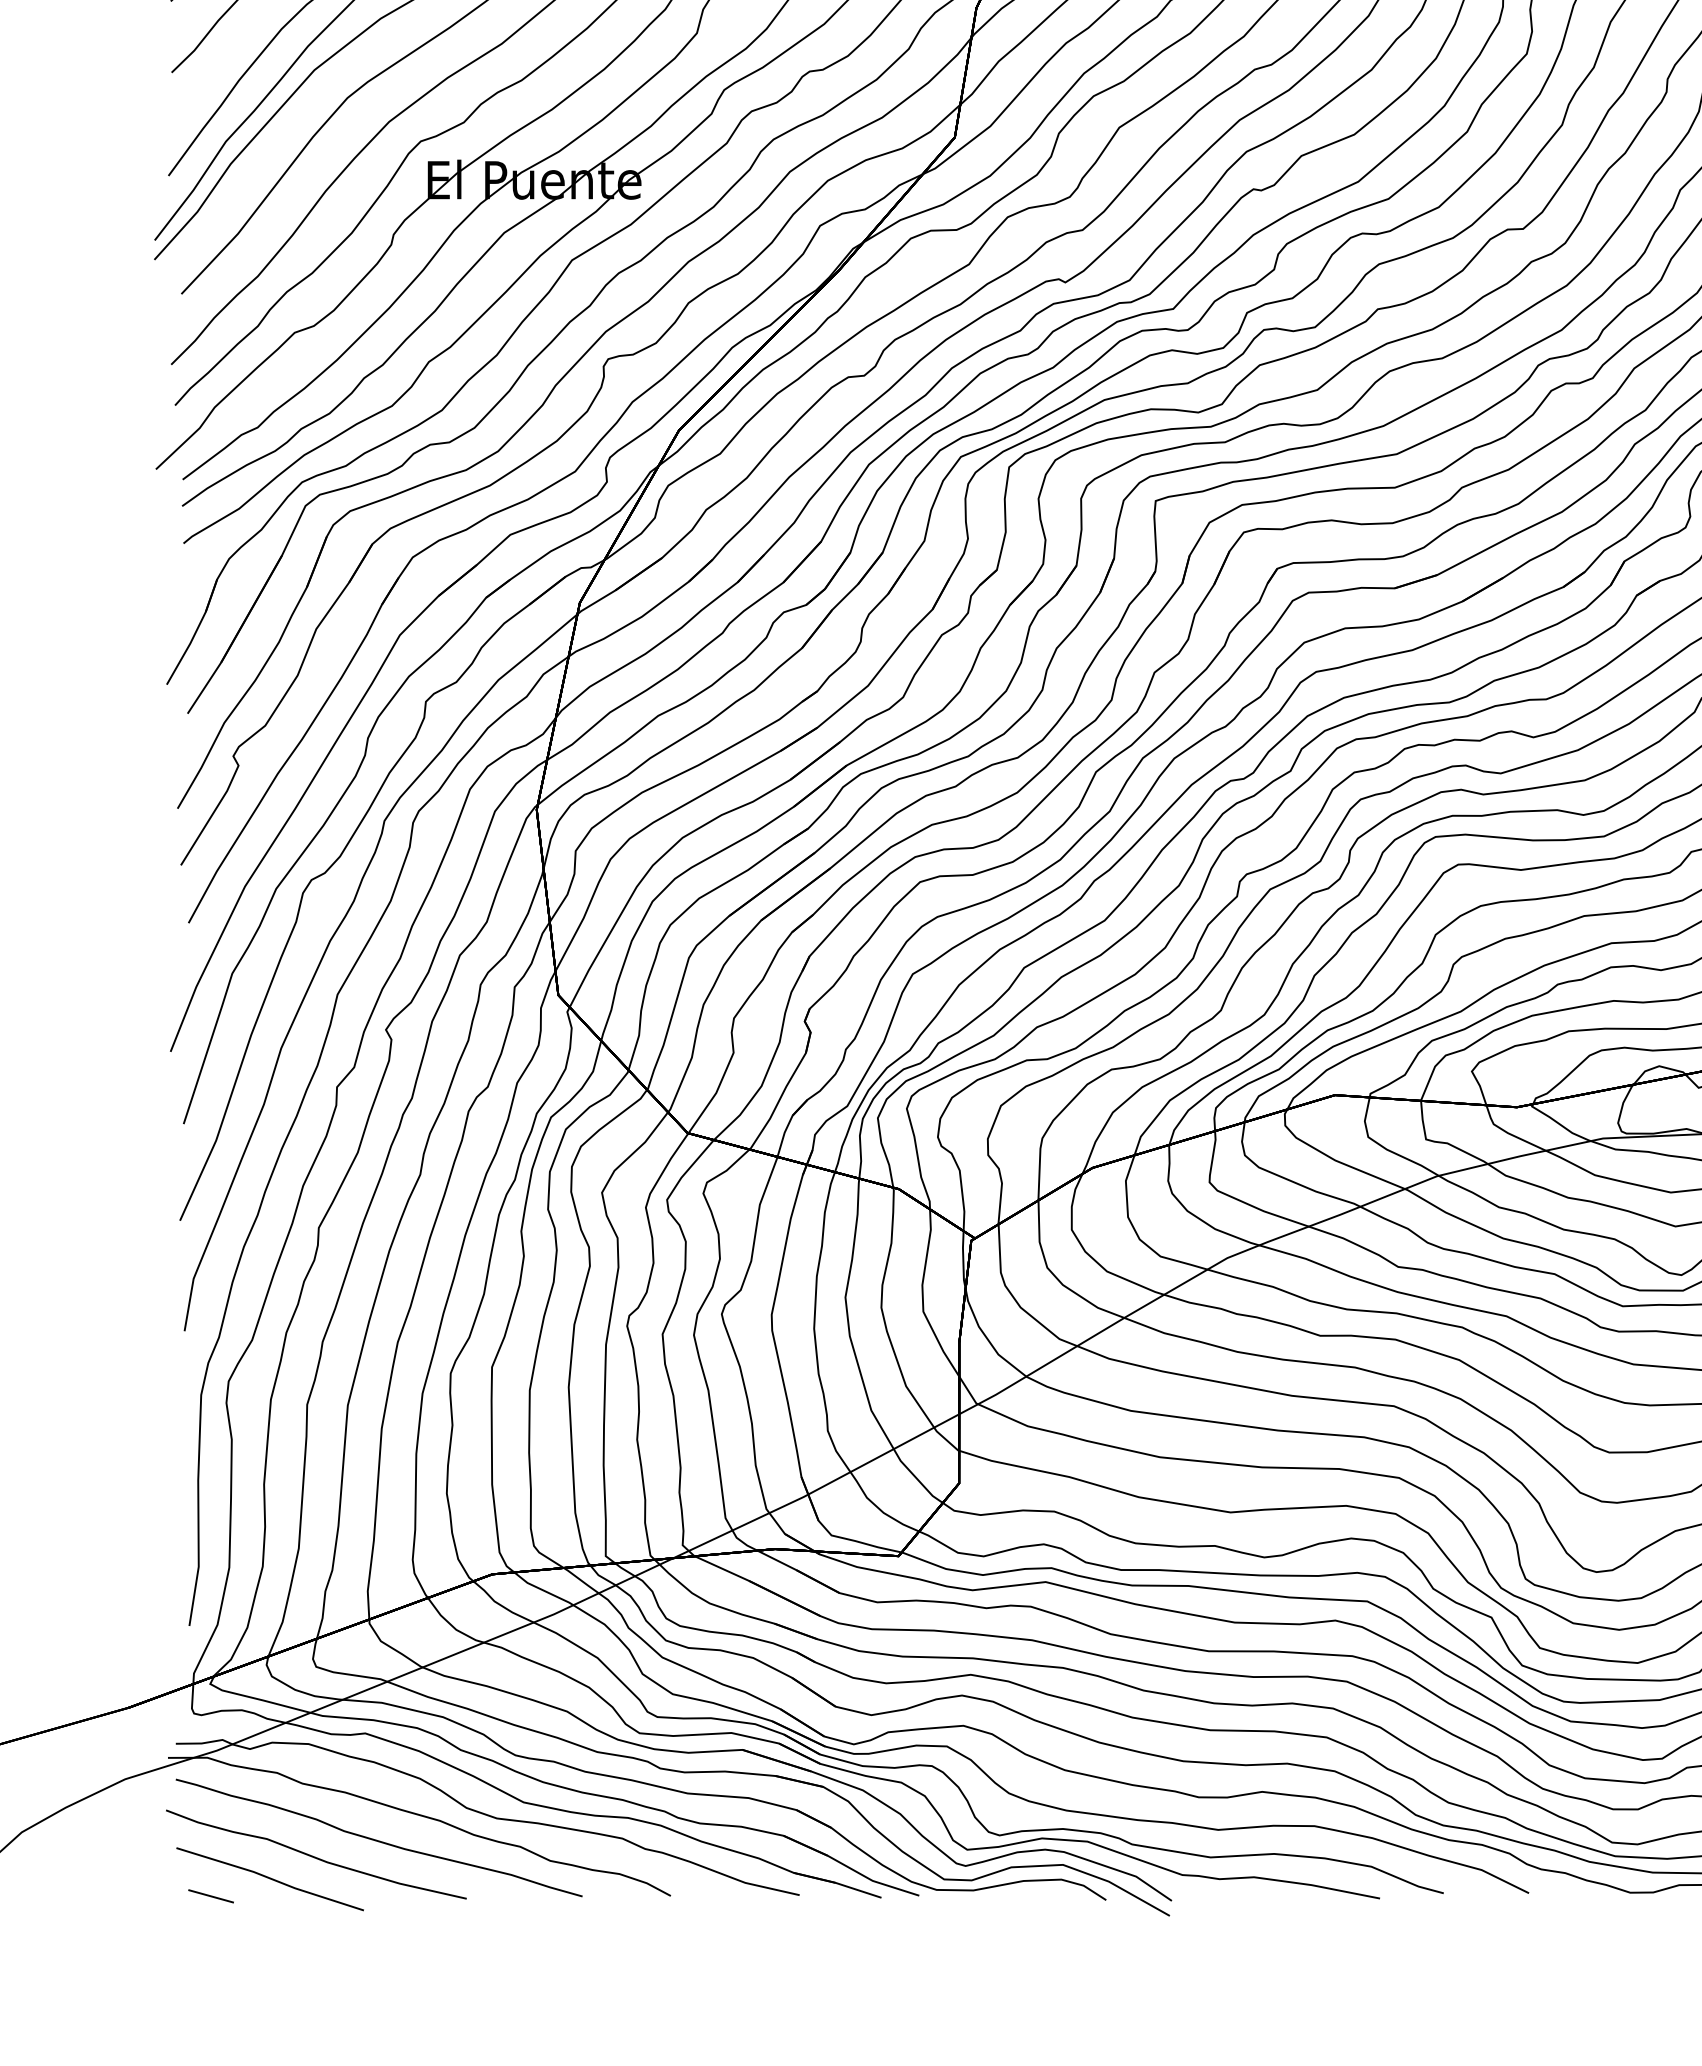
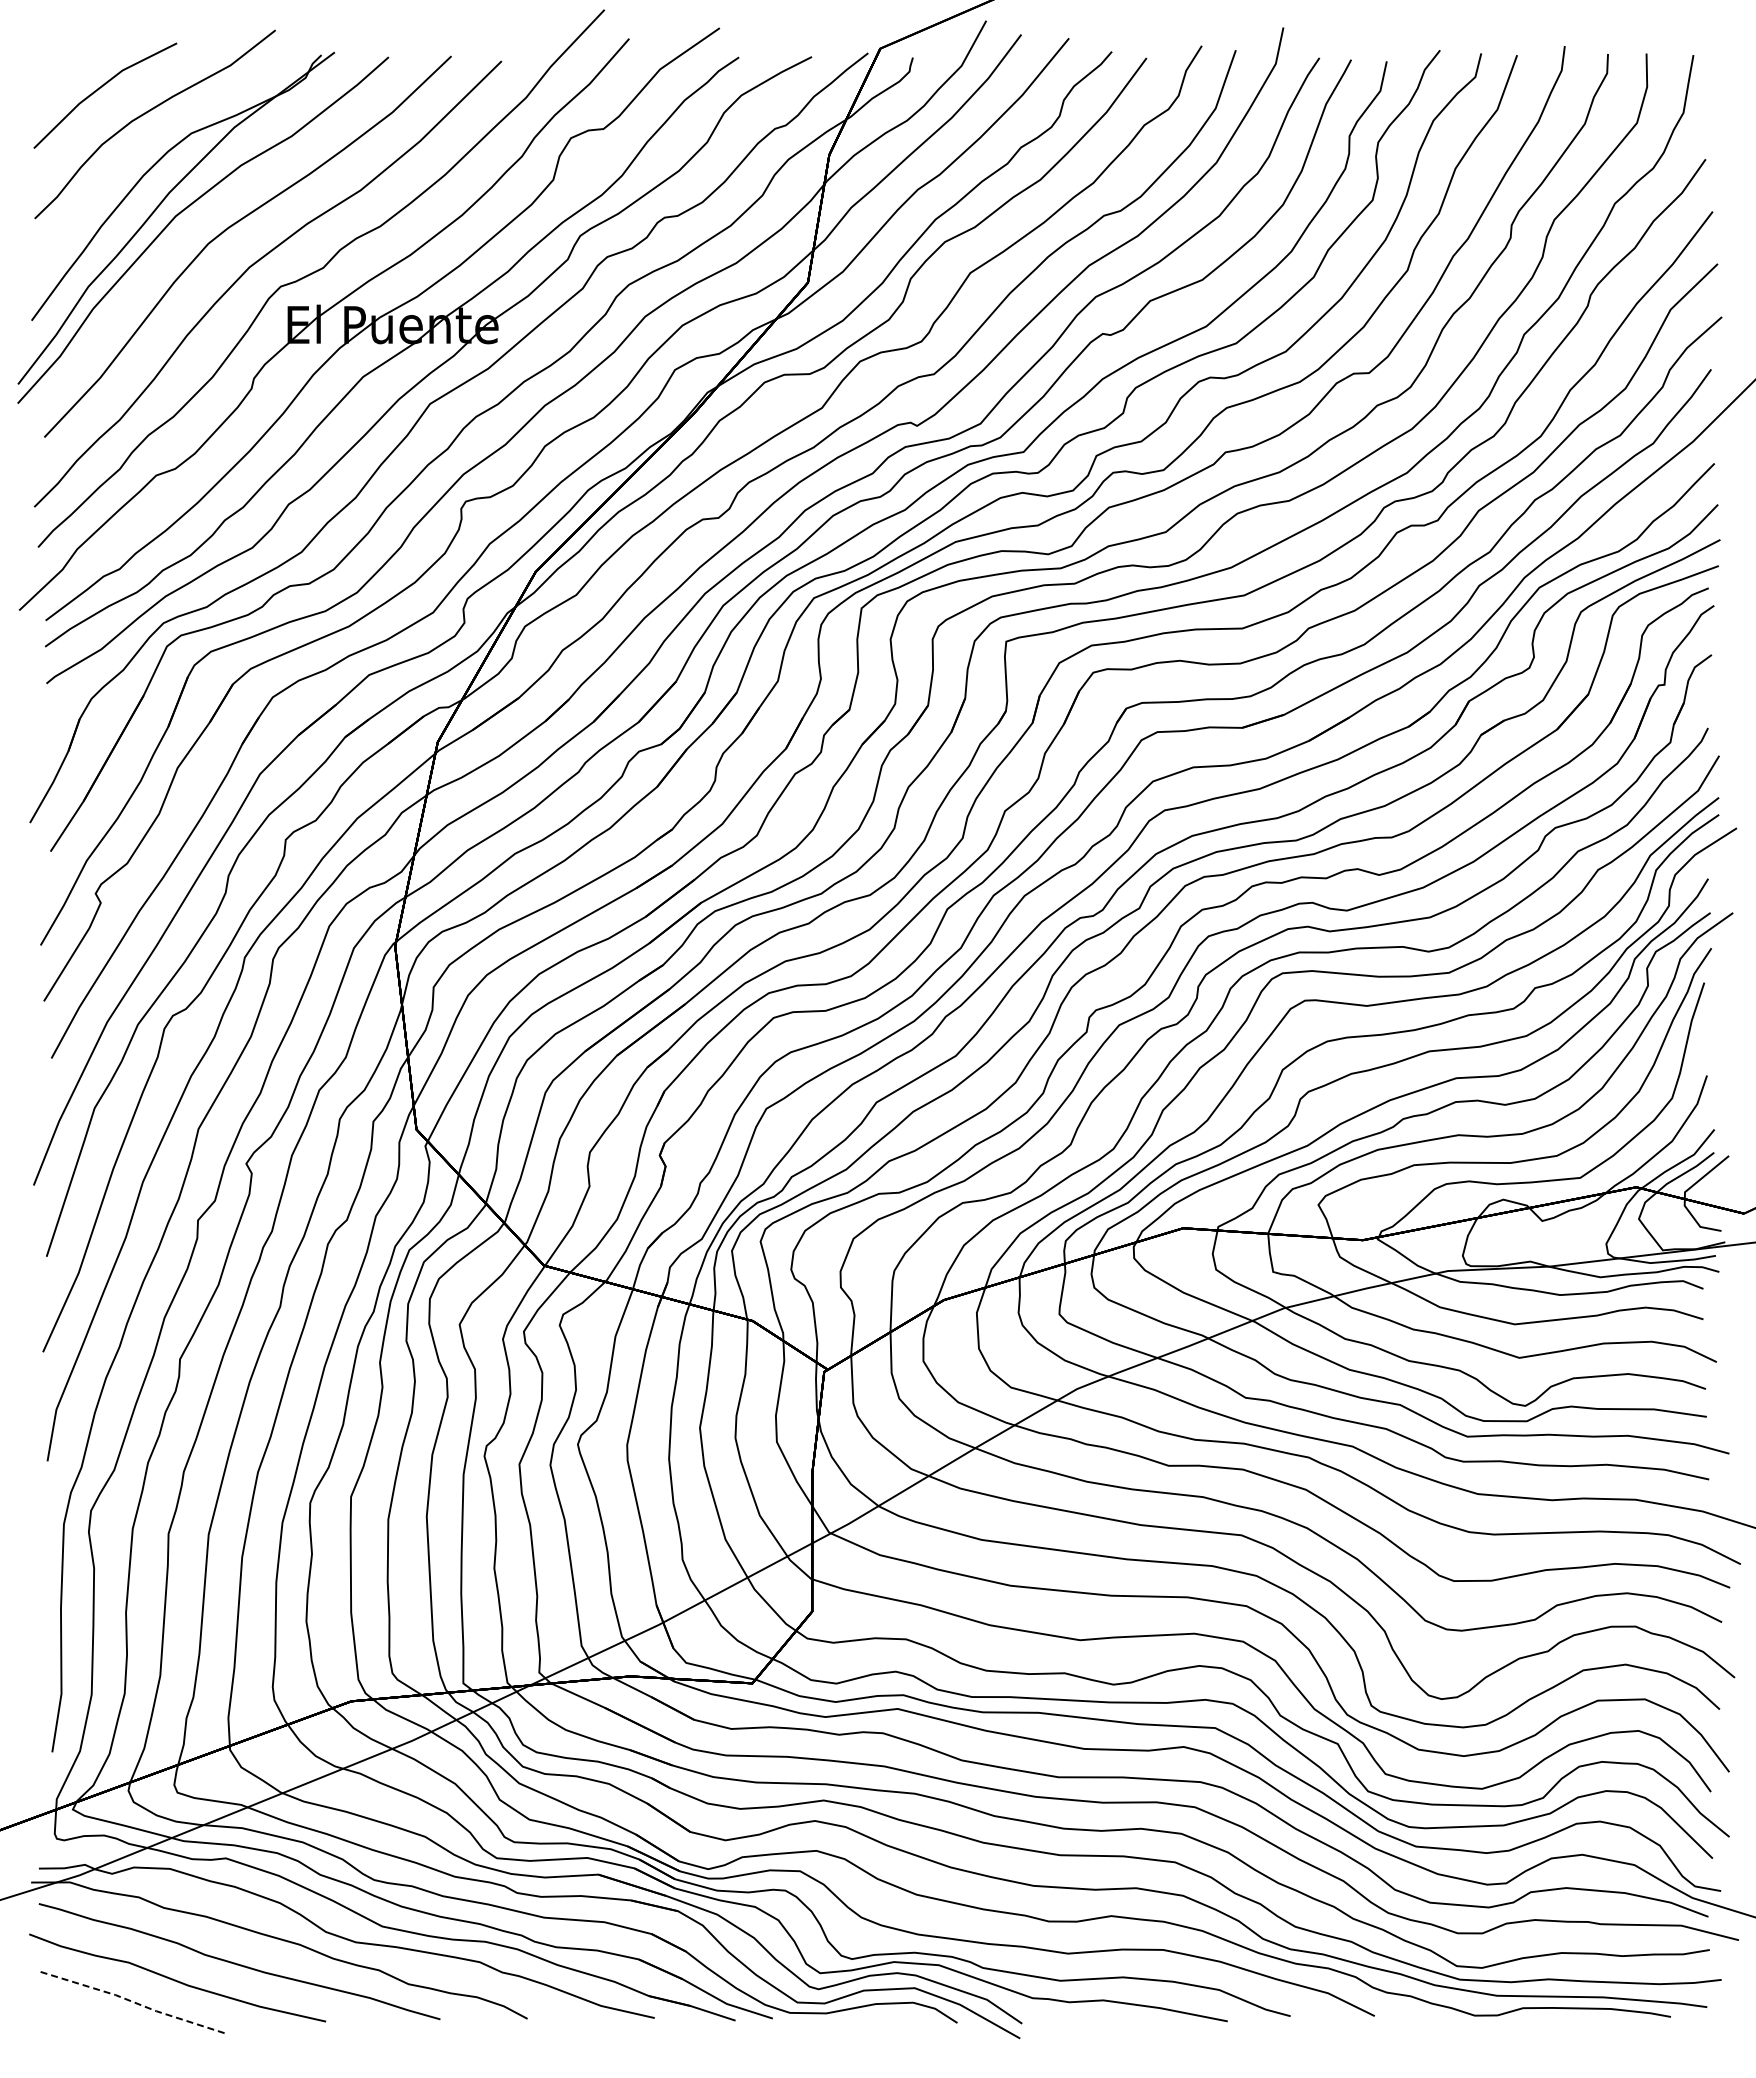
line: (270, 1878) -> (132, 2001), solid -> dashed
line: (210, 1896) -> (73, 2019), removed

